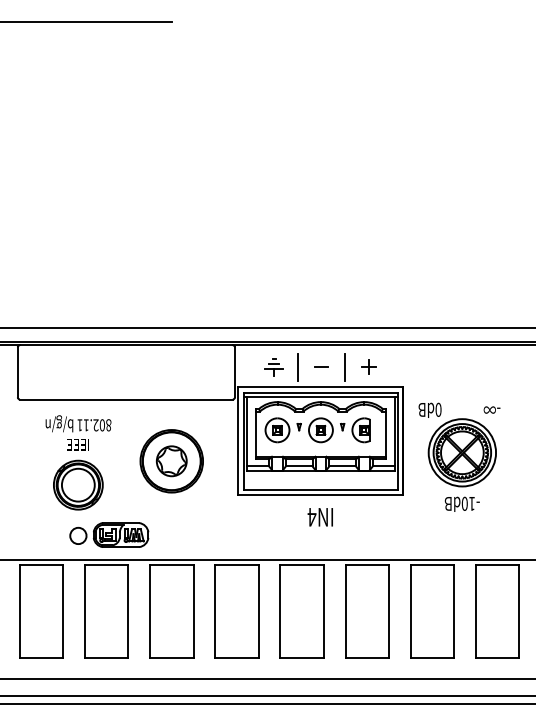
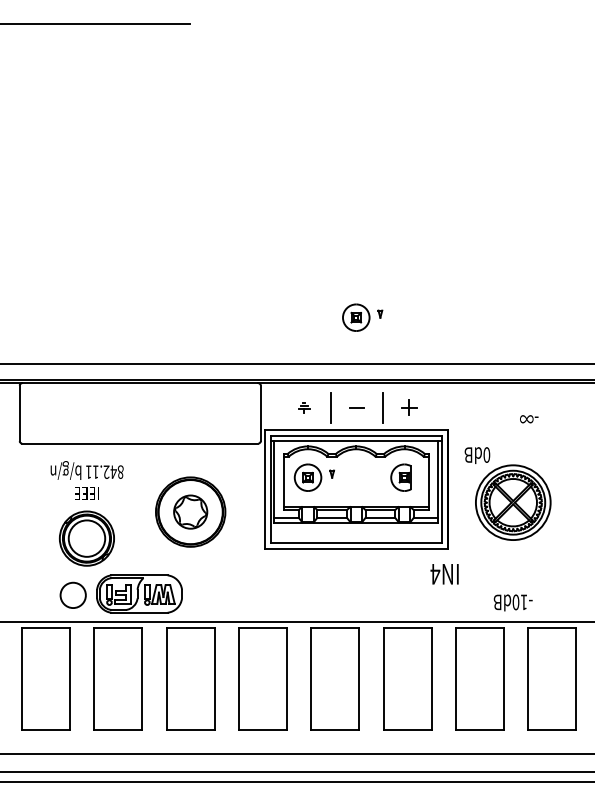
part: (274, 367) -> (304, 407), size x0.6
text: (492, 410) -> (529, 419), moved
text: (102, 424) -> (113, 471), 802.11 -> 842.11
part: (326, 430) -> (362, 317), moved
text: (461, 503) -> (512, 602), moved
text: (320, 517) -> (444, 574), moved
part: (109, 534) -> (121, 593), size x1.4

